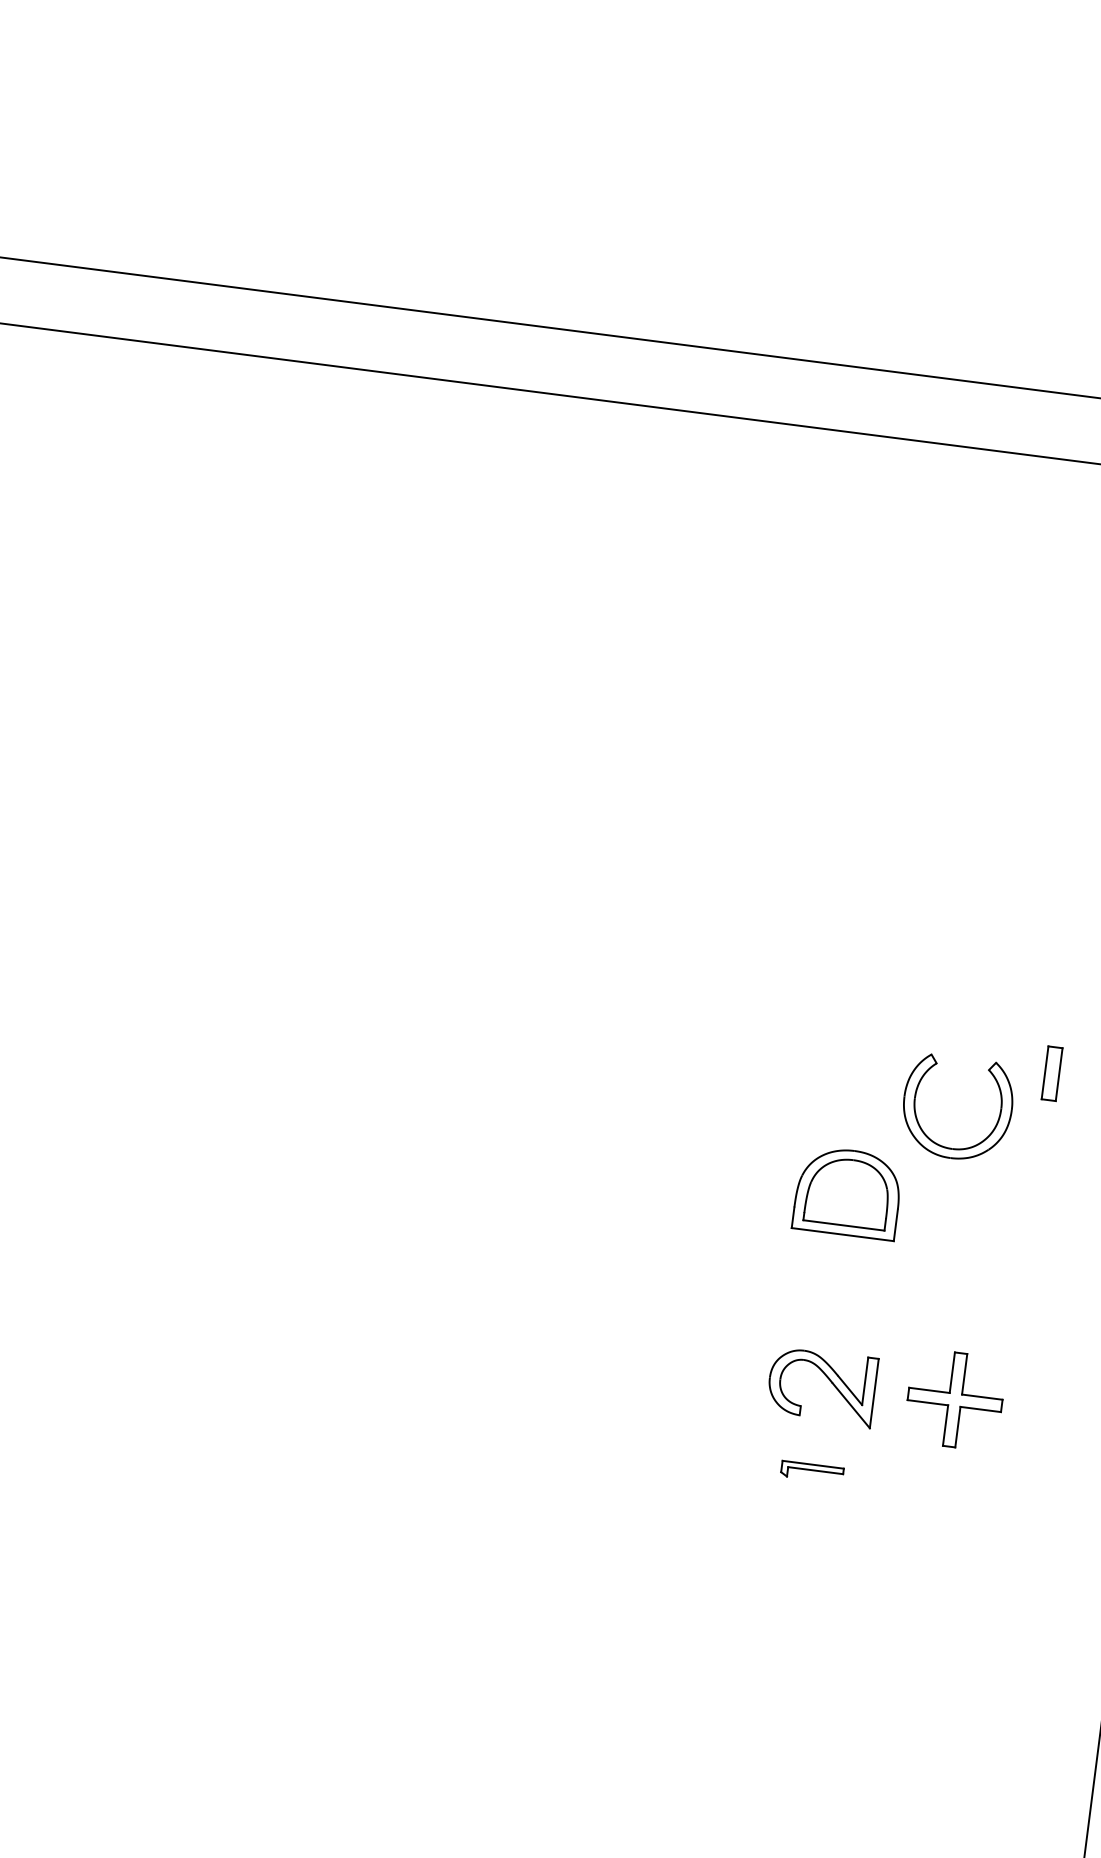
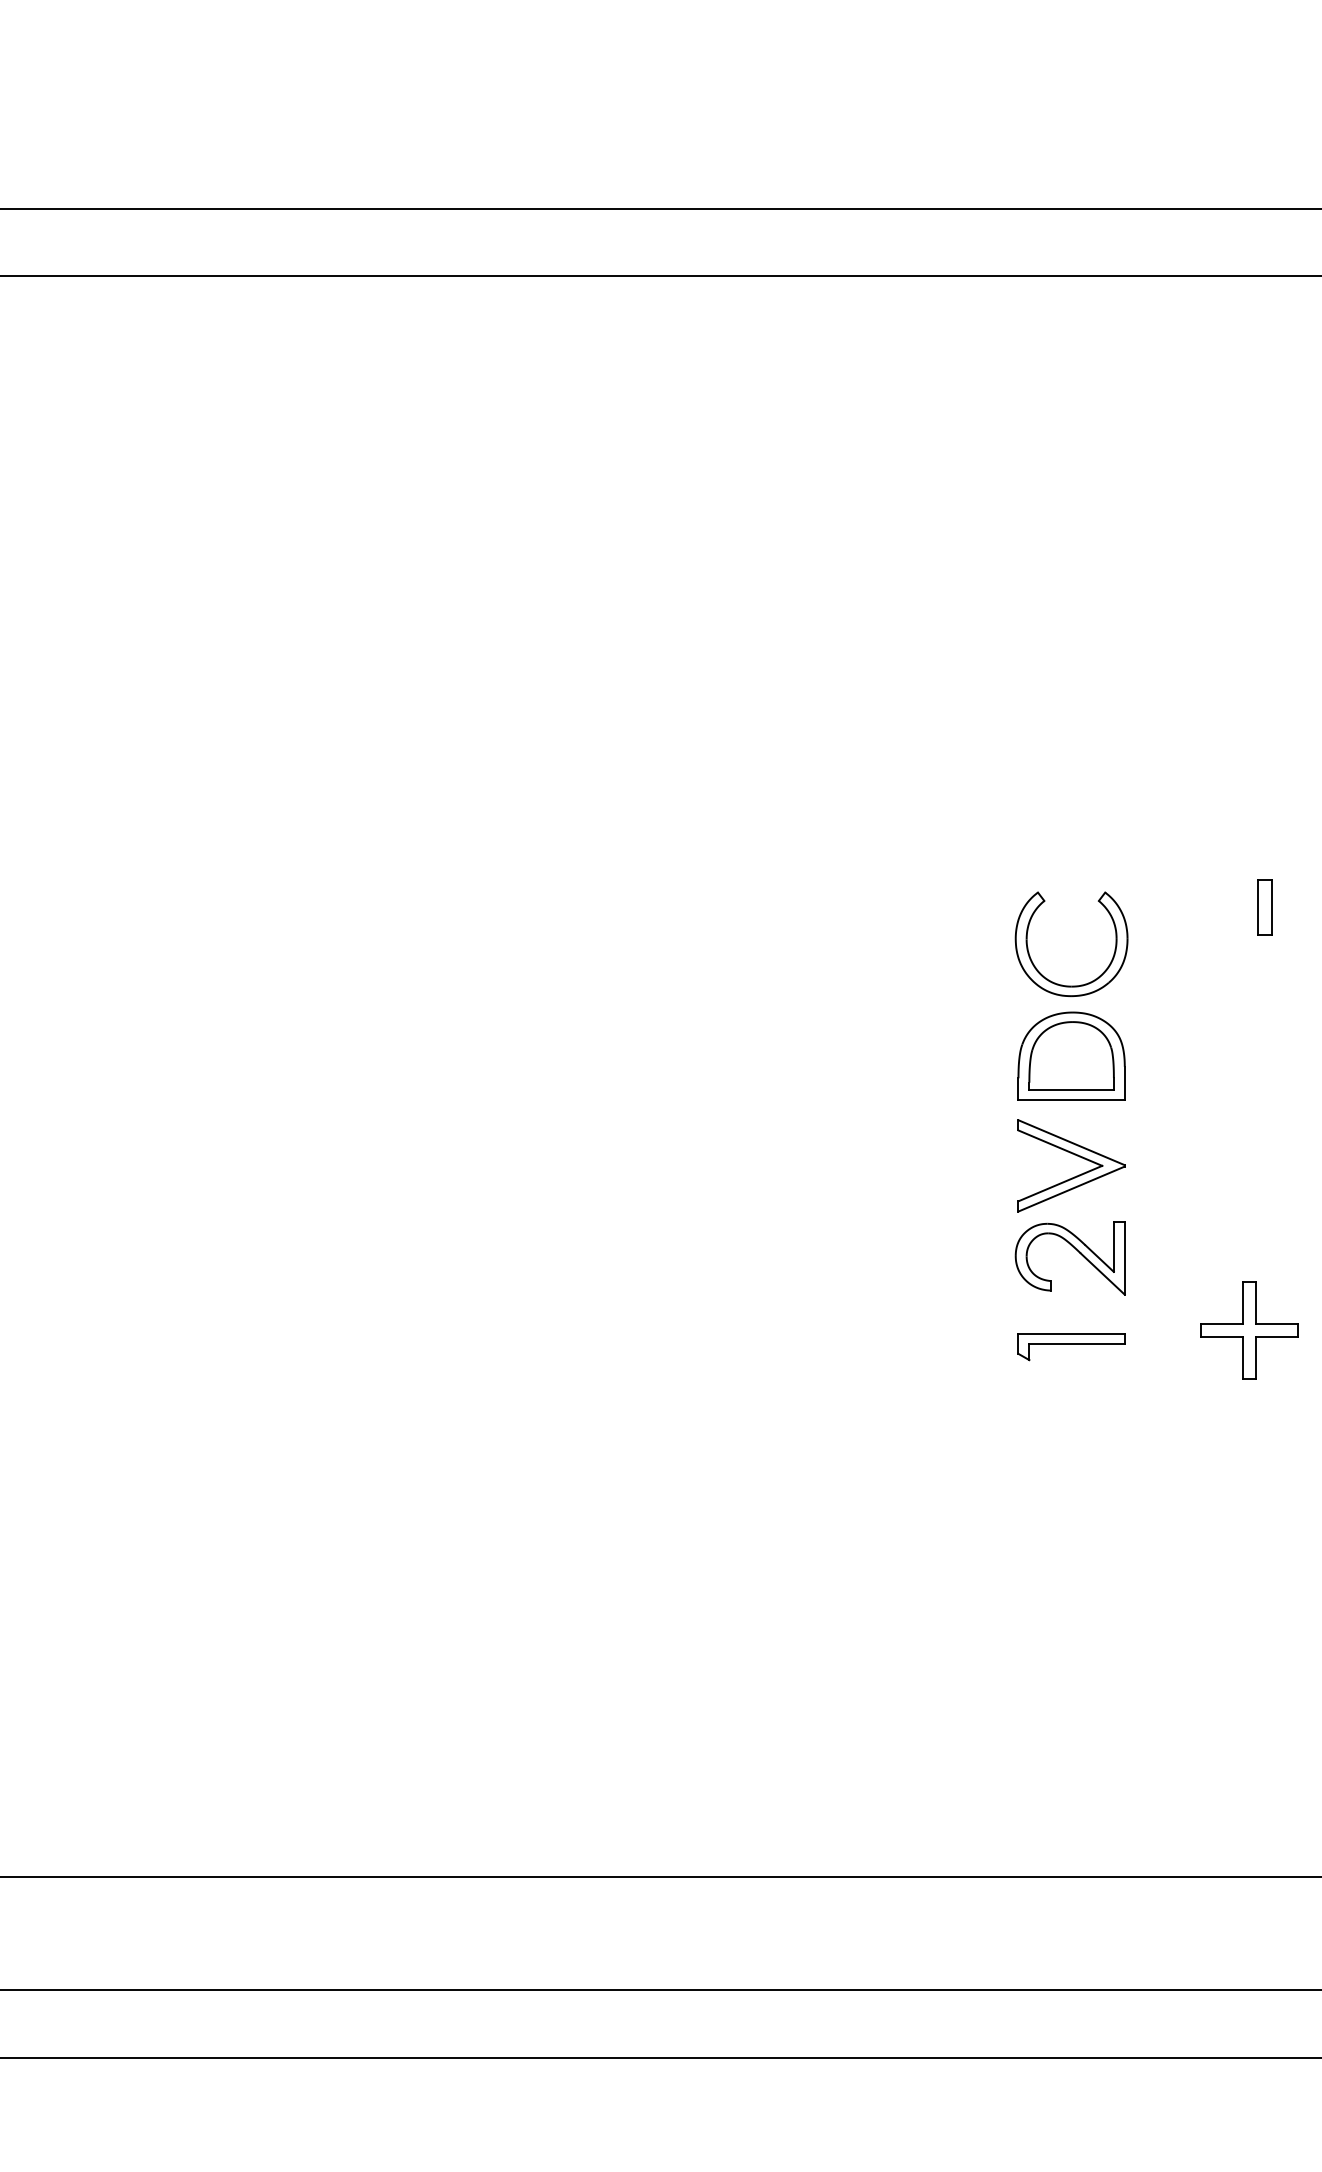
part: (943, 1145) -> (1062, 984), moved
part: (838, 1288) -> (1074, 1155), added
part: (955, 1399) -> (1249, 1330), moved
part: (812, 1472) -> (1071, 1347), size x1.67

